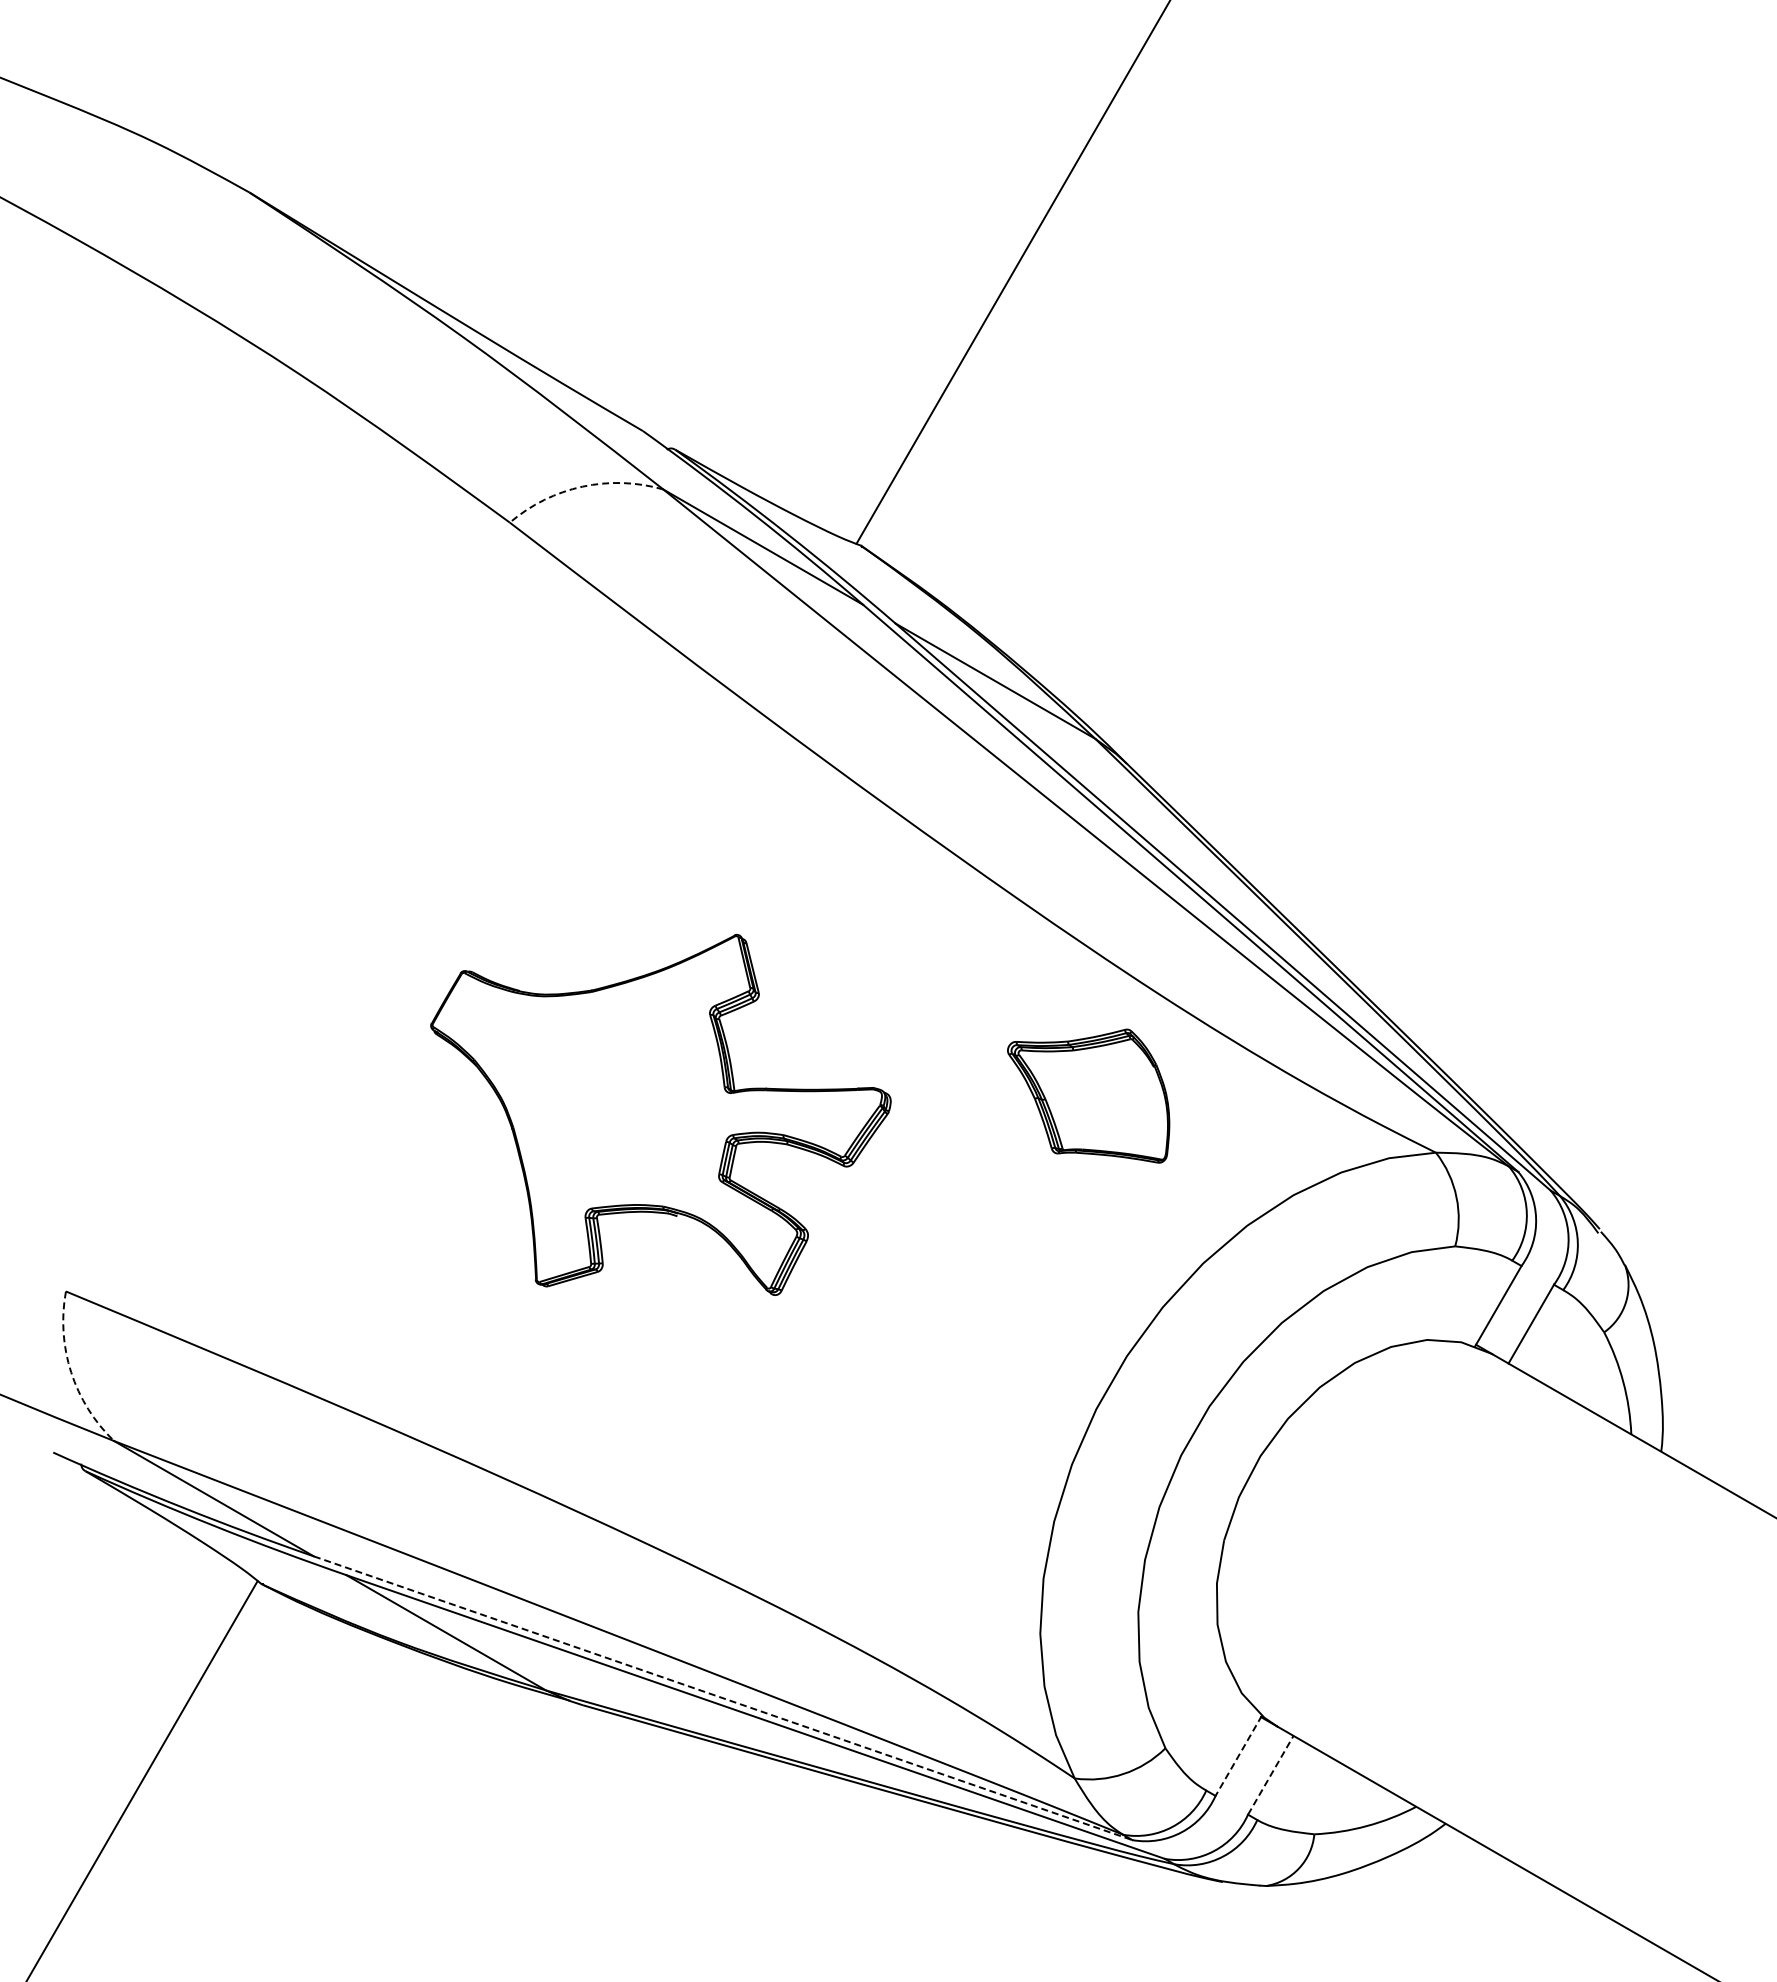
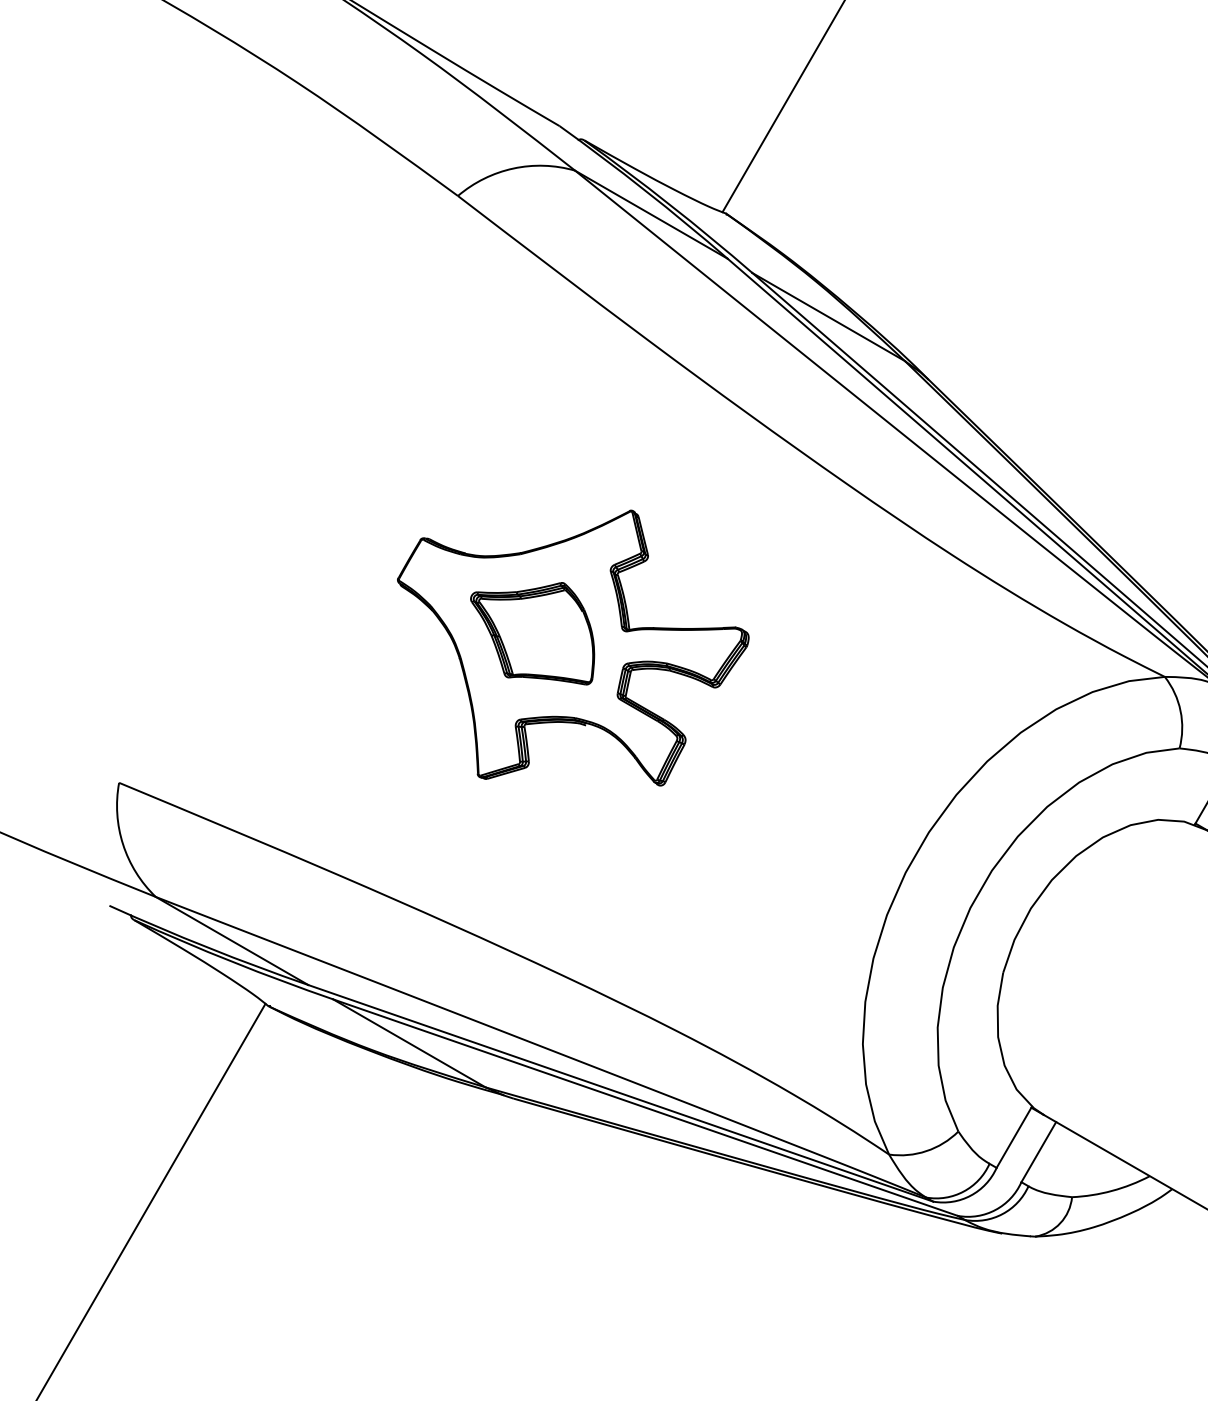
arc: (582, 486) -> (513, 168), dashed -> solid
part: (1088, 1095) -> (532, 633), moved
arc: (71, 1372) -> (123, 844), dashed -> solid
line: (723, 1698) -> (621, 1093), dashed -> solid
line: (1238, 1756) -> (1014, 1137), dashed -> solid
line: (1271, 1774) -> (1039, 1151), dashed -> solid

